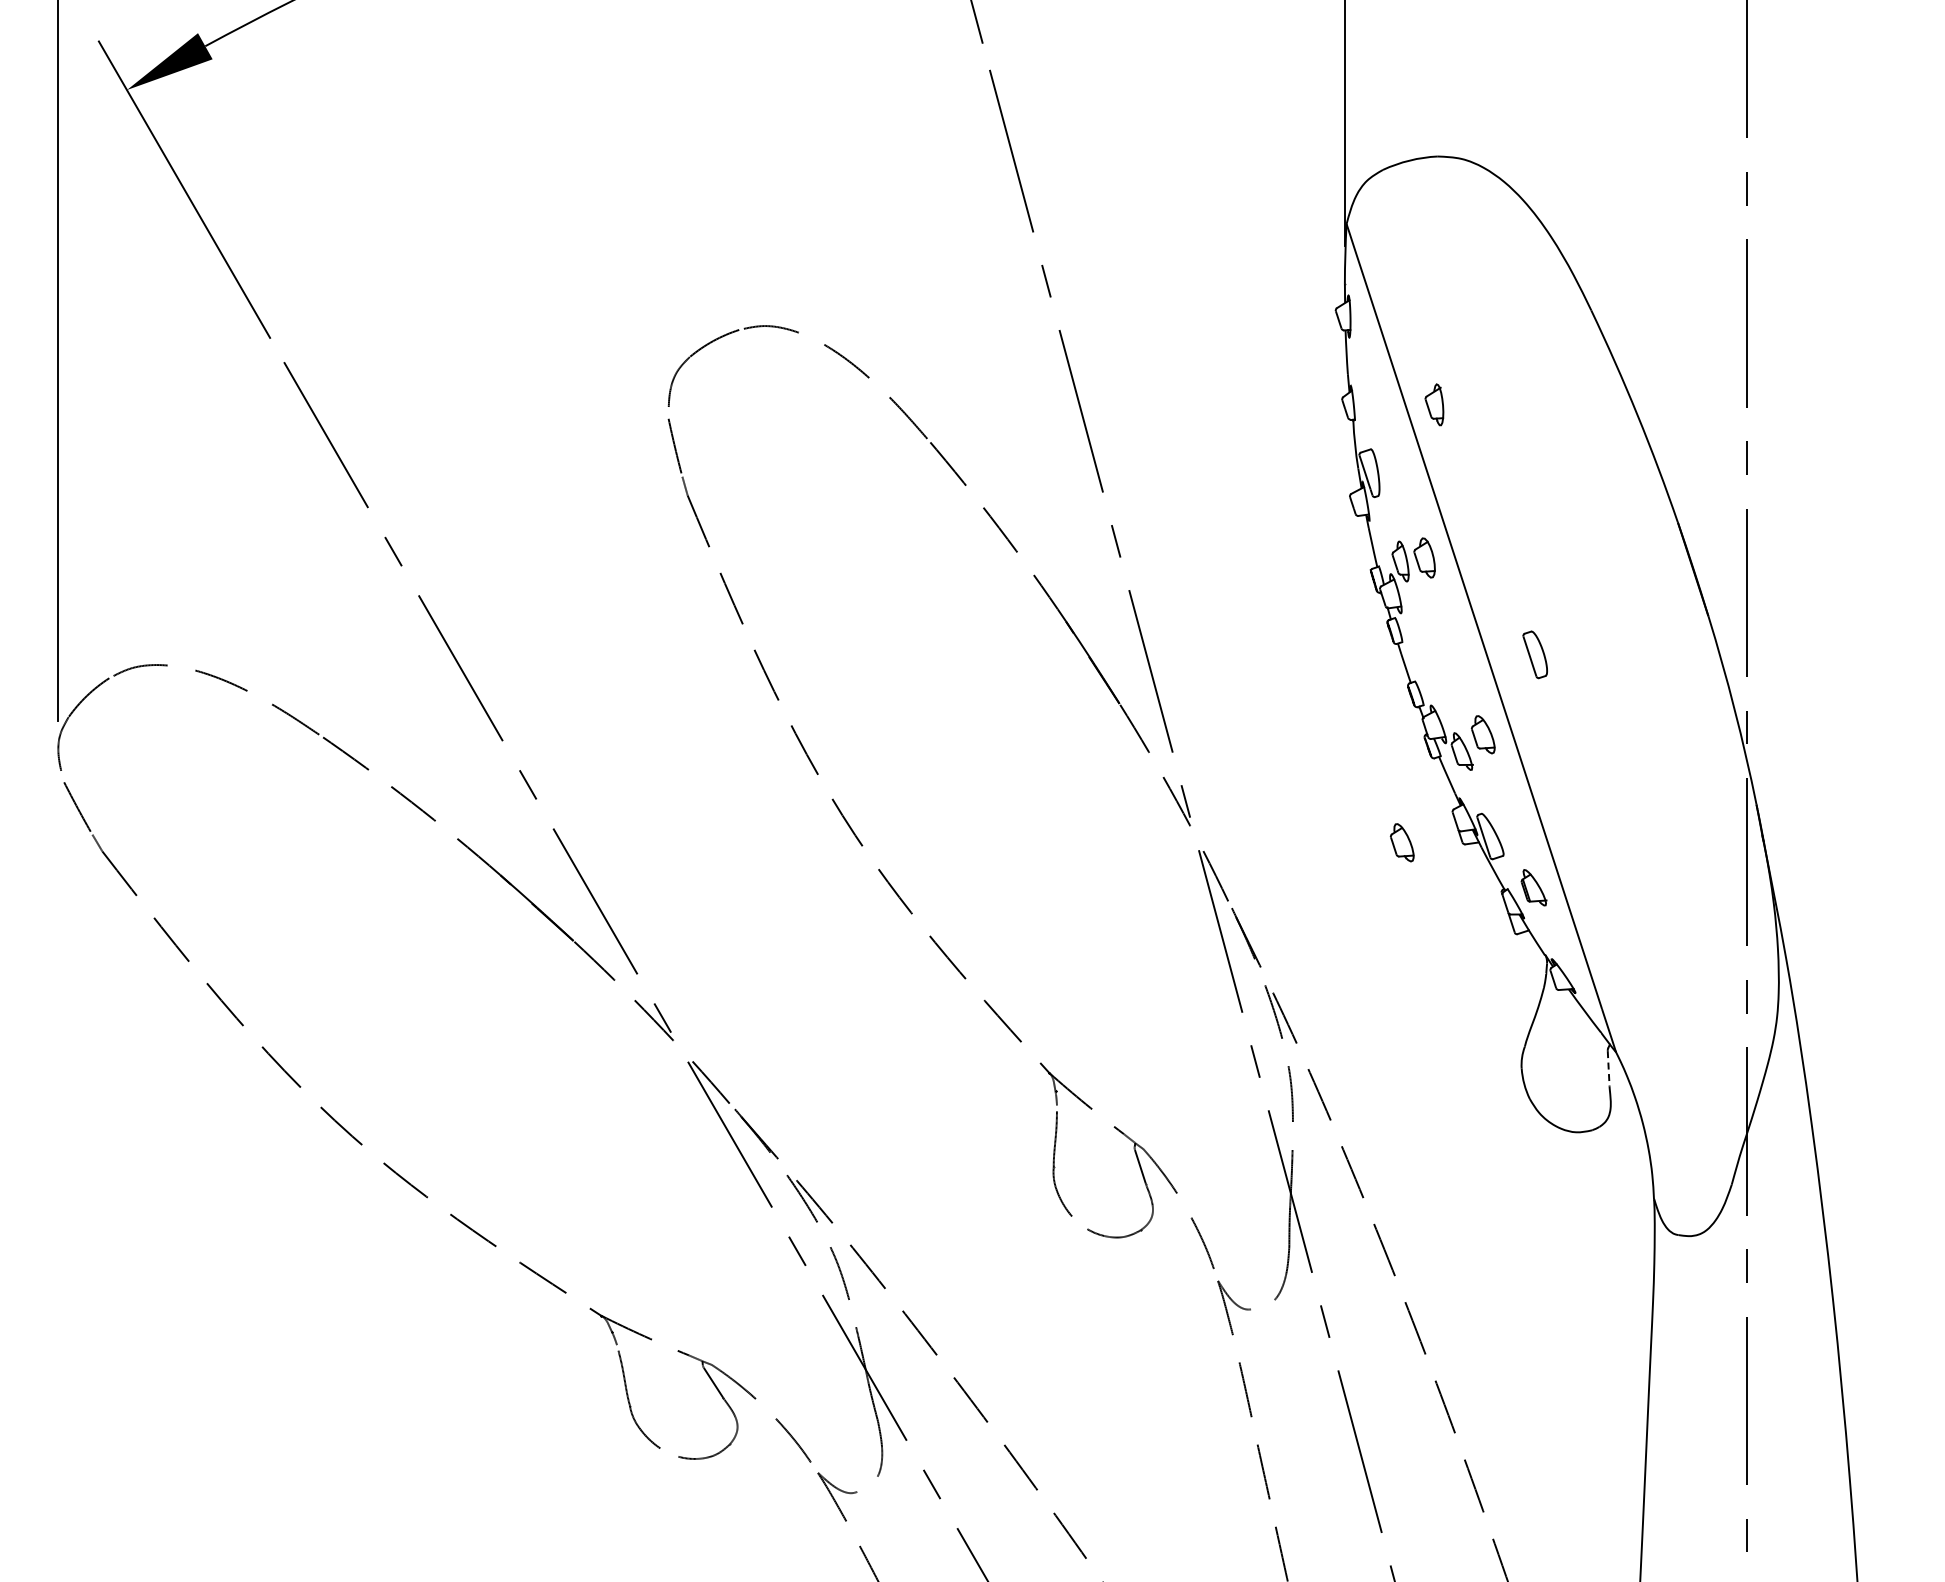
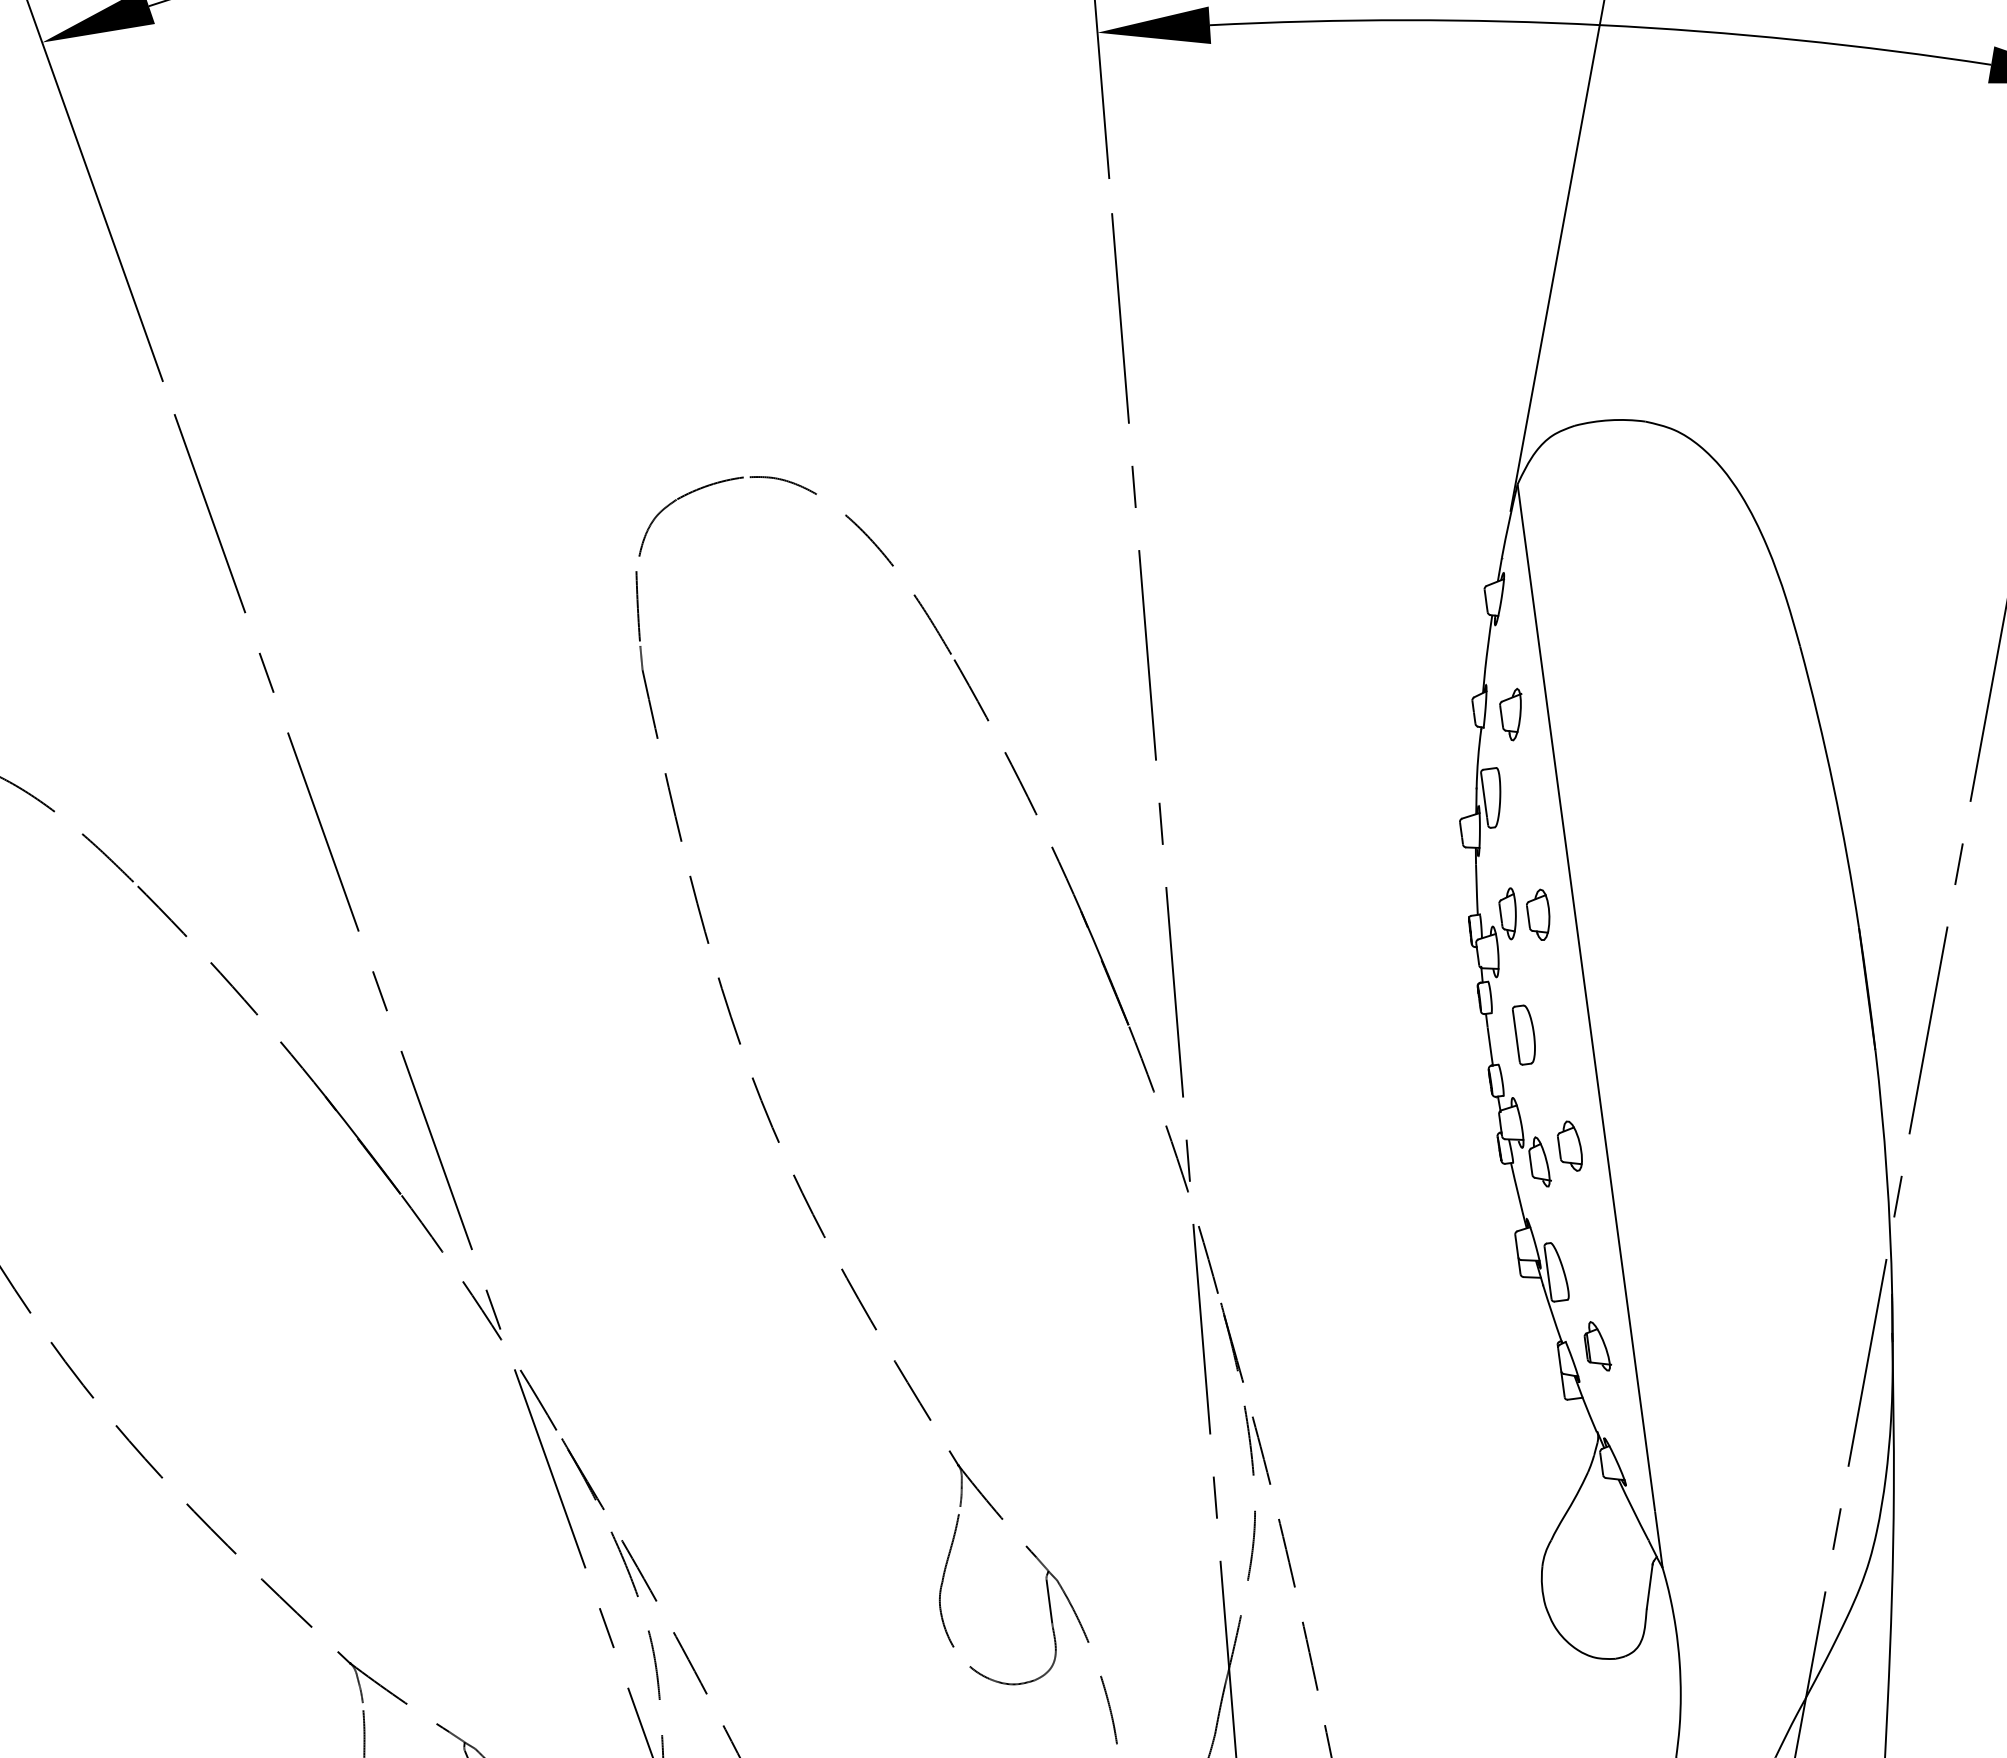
part: (1434, 404) -> (1509, 713), moved
part: (1534, 654) -> (1522, 1034), moved
part: (1401, 842) -> (1445, 1260), removed
line: (1608, 1068) -> (1649, 1586), dashed -> solid

